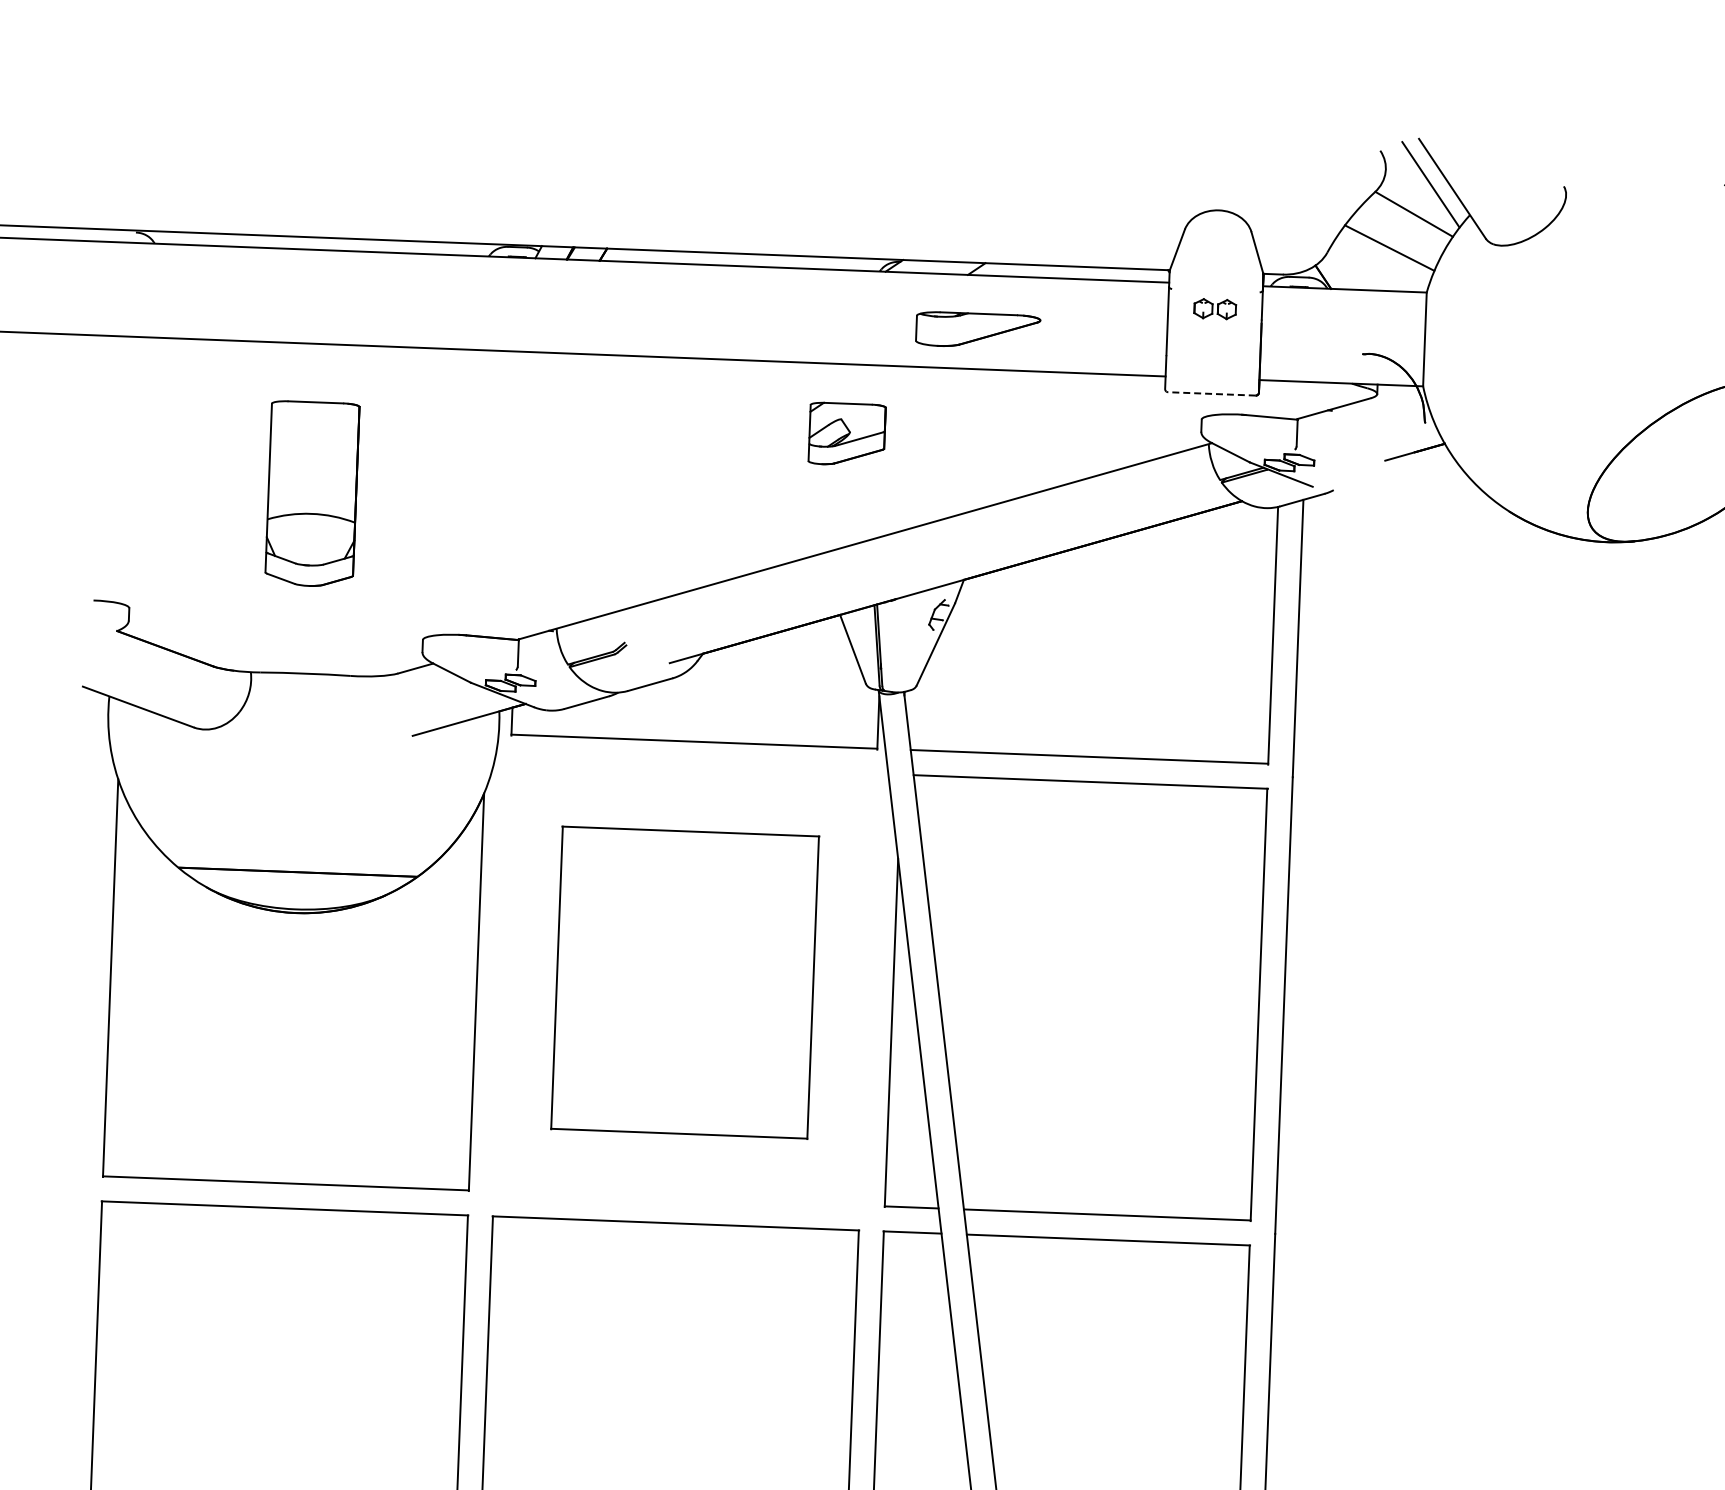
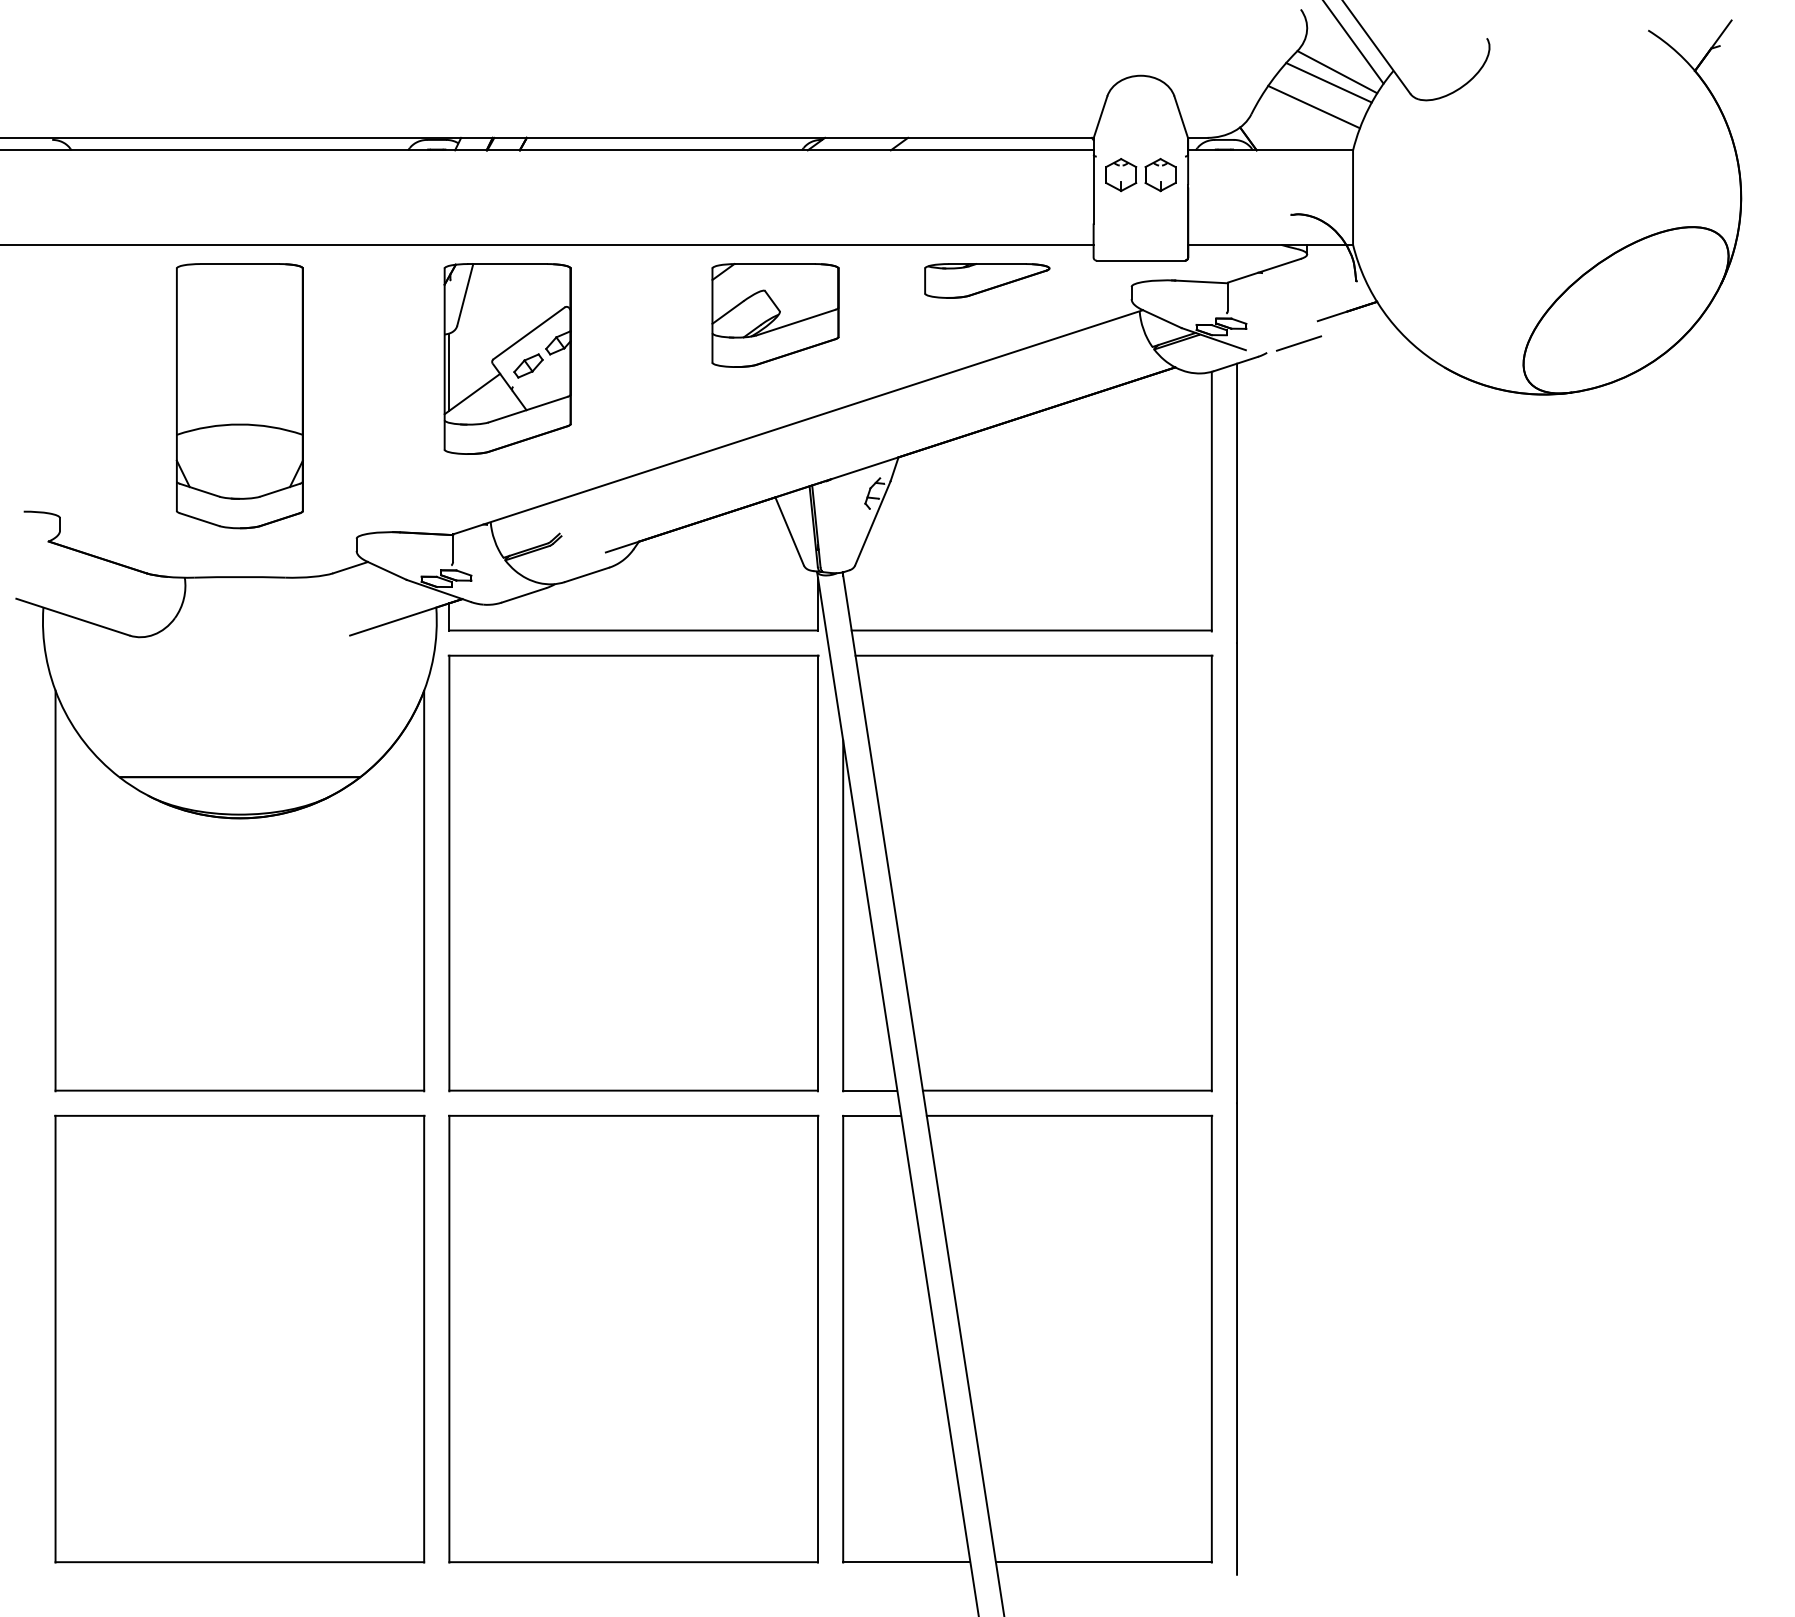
line: (1404, 224) -> (1328, 82), added
part: (1214, 309) -> (1140, 175), size x1.67
part: (978, 330) -> (987, 280), moved
line: (1211, 393) -> (1140, 260), dashed -> solid
part: (847, 434) -> (775, 315), size x1.67
part: (579, 466) -> (507, 358), added
line: (1365, 482) -> (1298, 343), added
part: (312, 494) -> (239, 396), size x1.43
part: (684, 982) -> (633, 873), size x1.43

